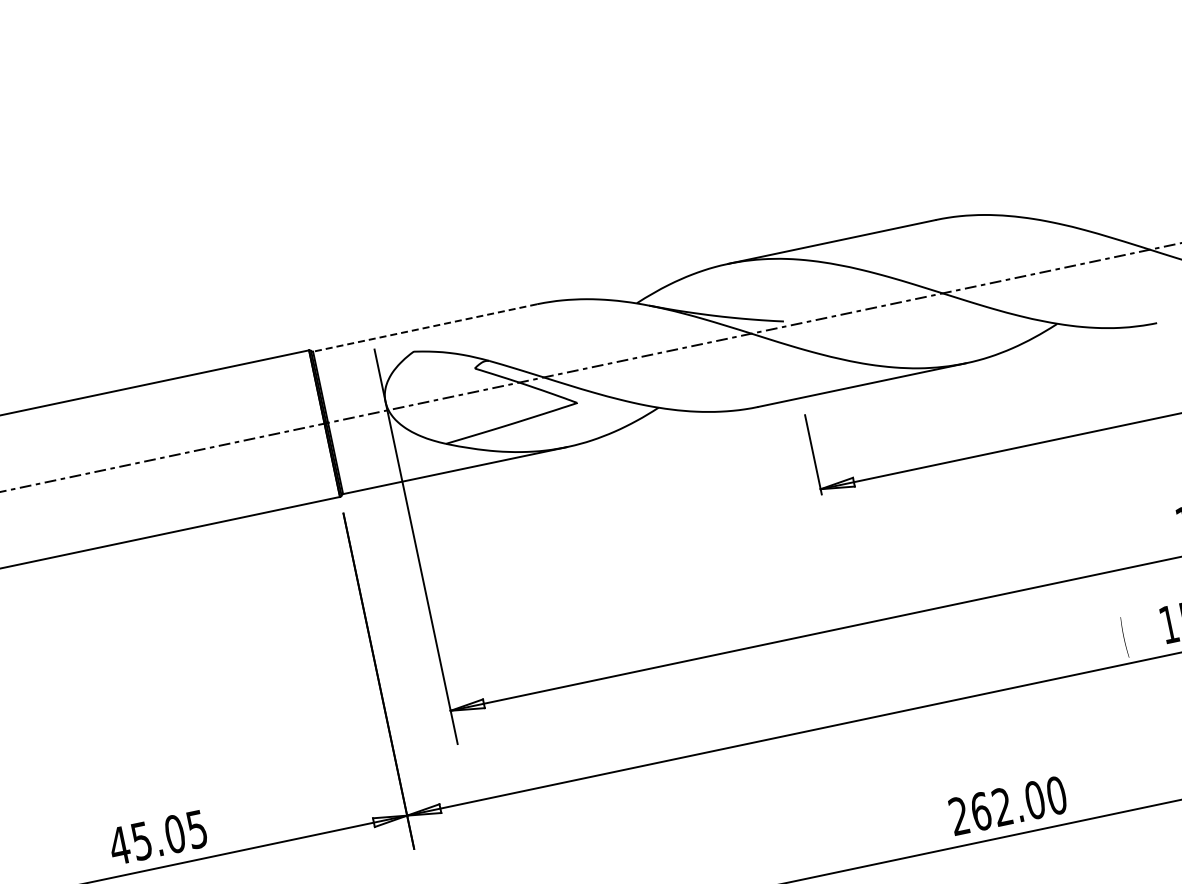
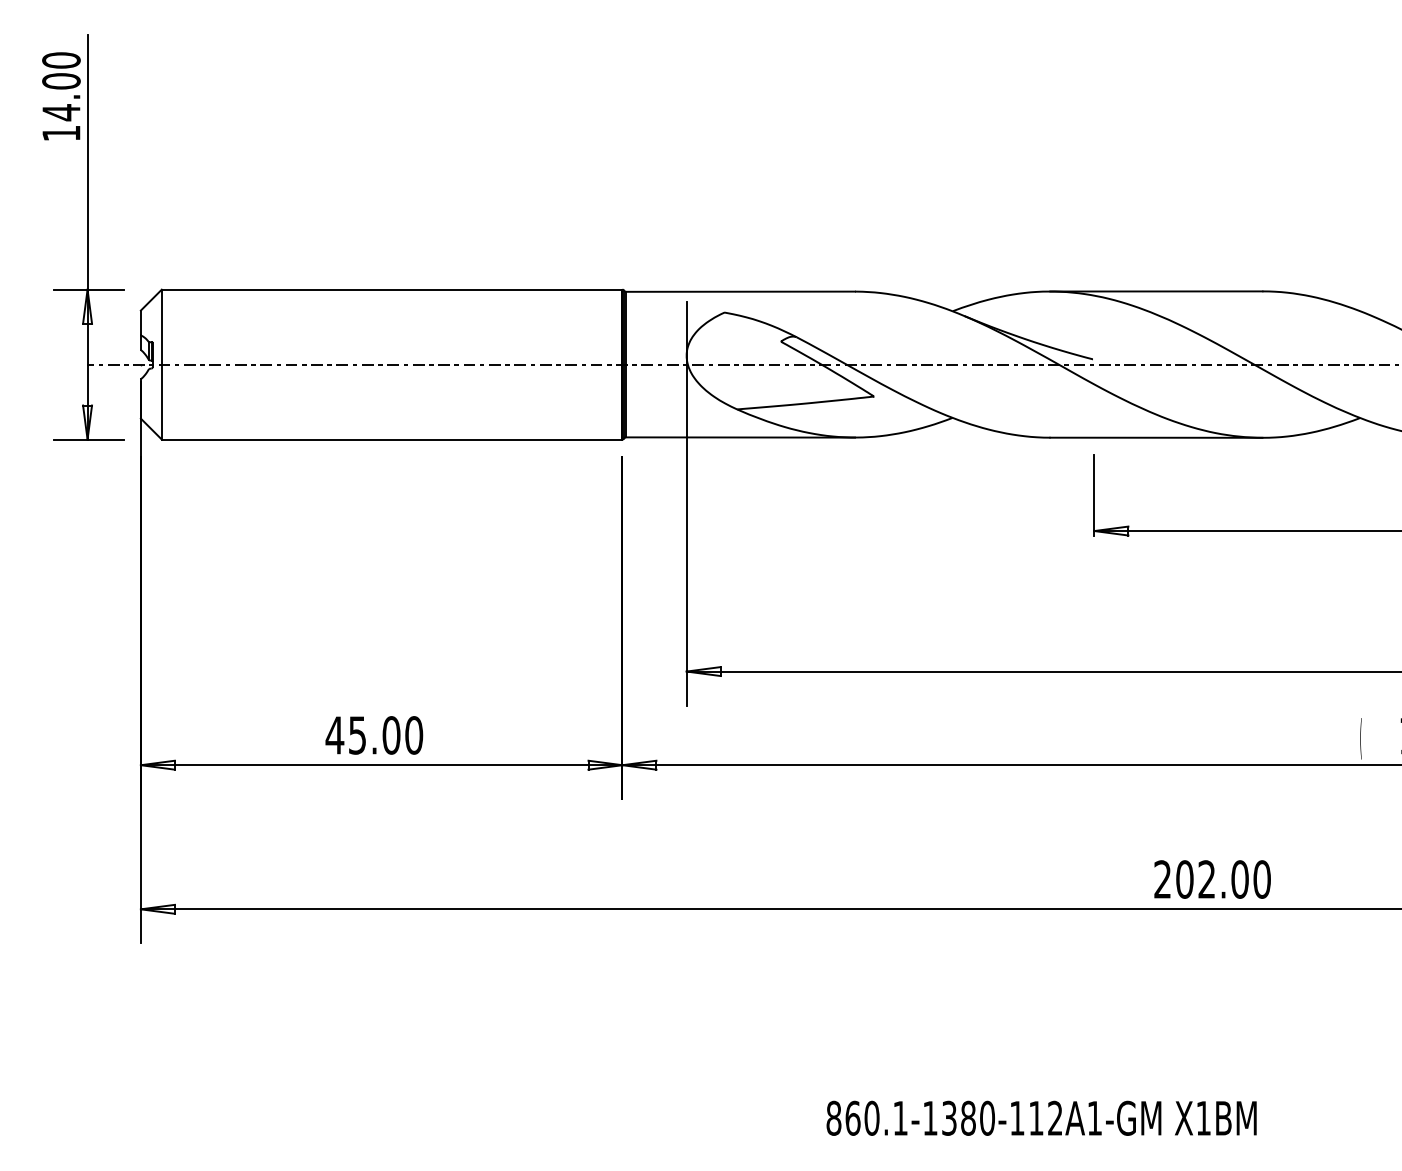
line: (424, 327) -> (740, 291), dashed -> solid
text: (980, 811) -> (1184, 879), 262.00 -> 202.00
text: (197, 829) -> (414, 735), 45.05 -> 45.00

